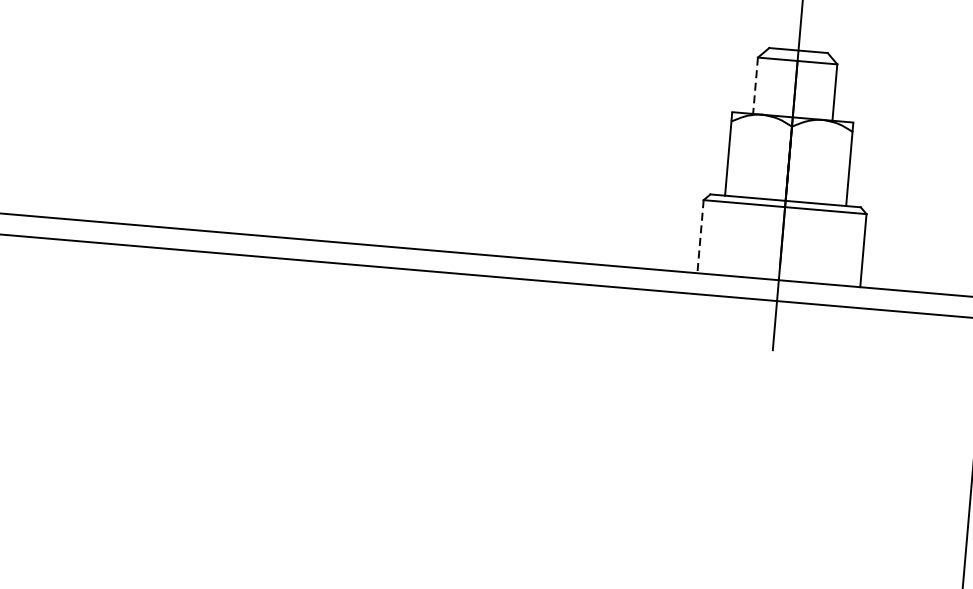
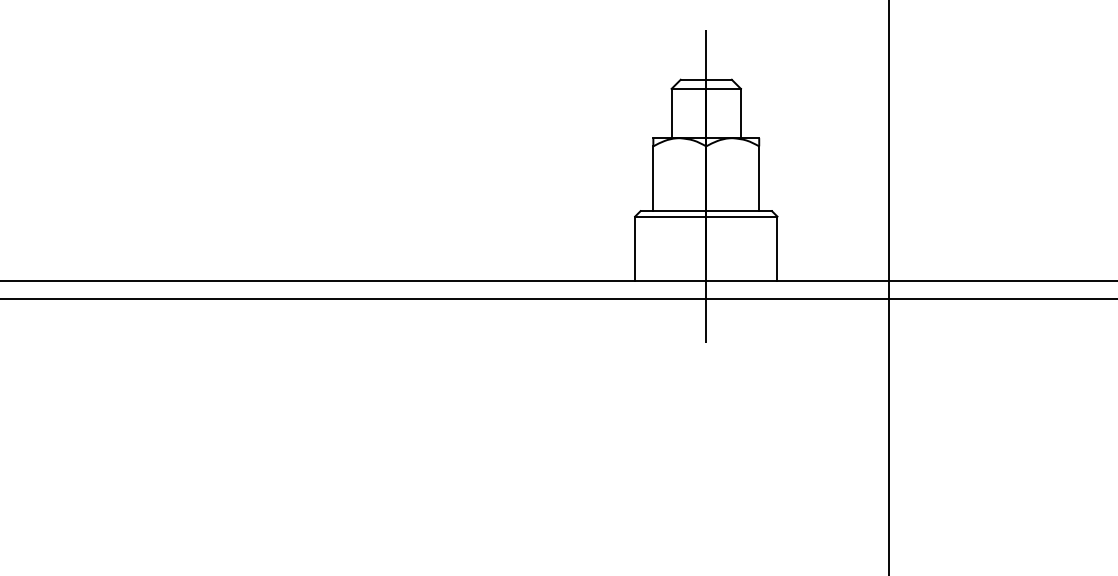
line: (755, 85) -> (671, 113), dashed -> solid
line: (700, 236) -> (635, 248), dashed -> solid

